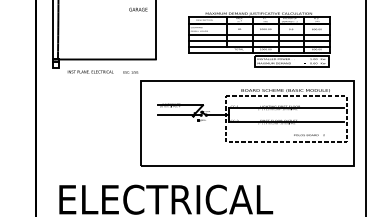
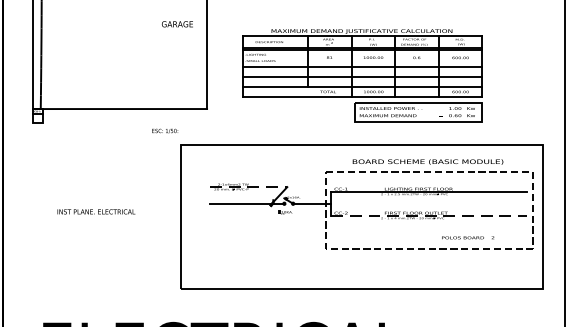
part: (259, 39) -> (362, 75), moved
text: (90, 71) -> (96, 211), moved
line: (180, 105) -> (249, 187), solid -> dashed
line: (286, 122) -> (429, 216), solid -> dashed

